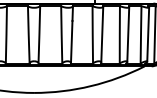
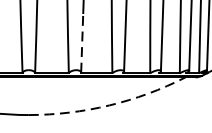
line: (71, 41) -> (81, 42), solid -> dashed
arc: (90, 86) -> (108, 105), solid -> dashed

